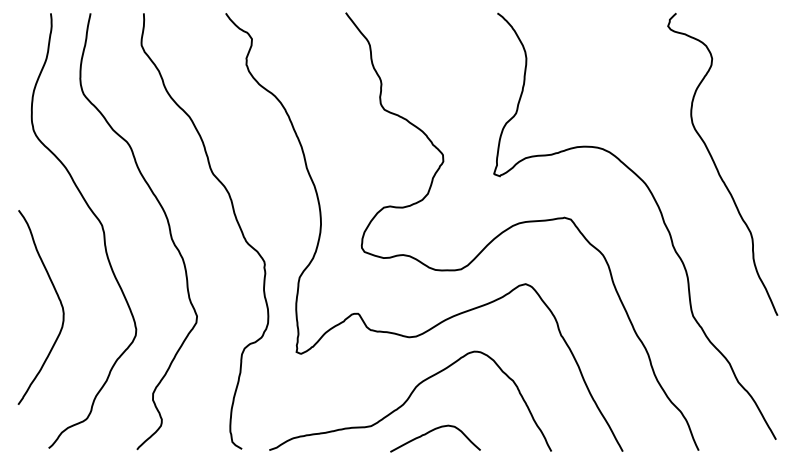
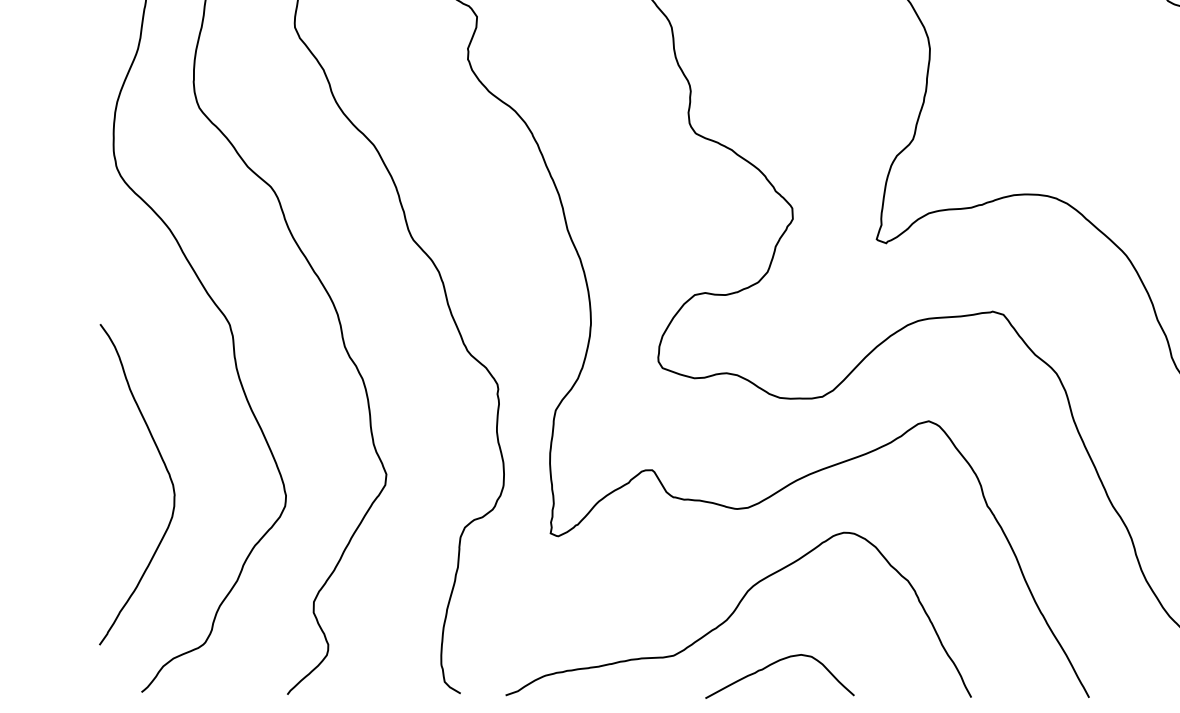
curve: (58, 299) -> (165, 471), moved

